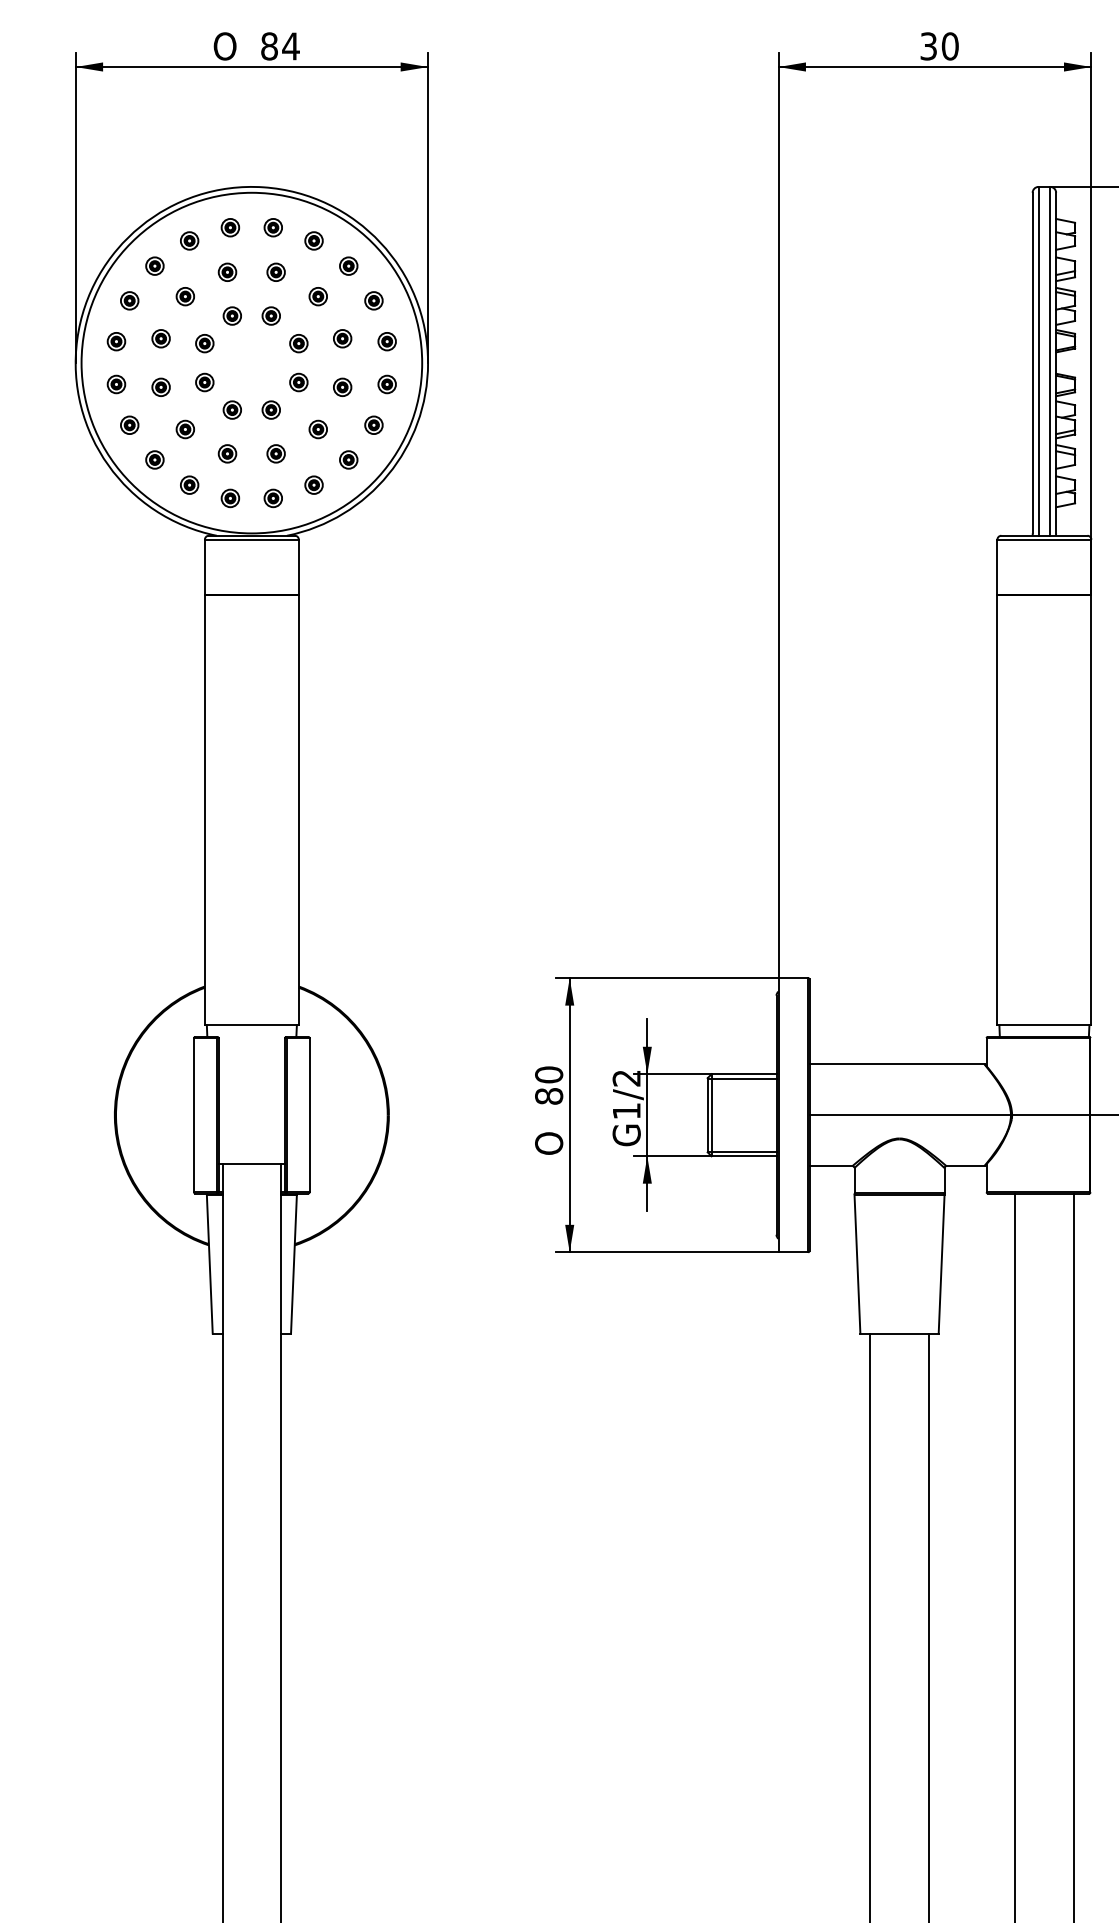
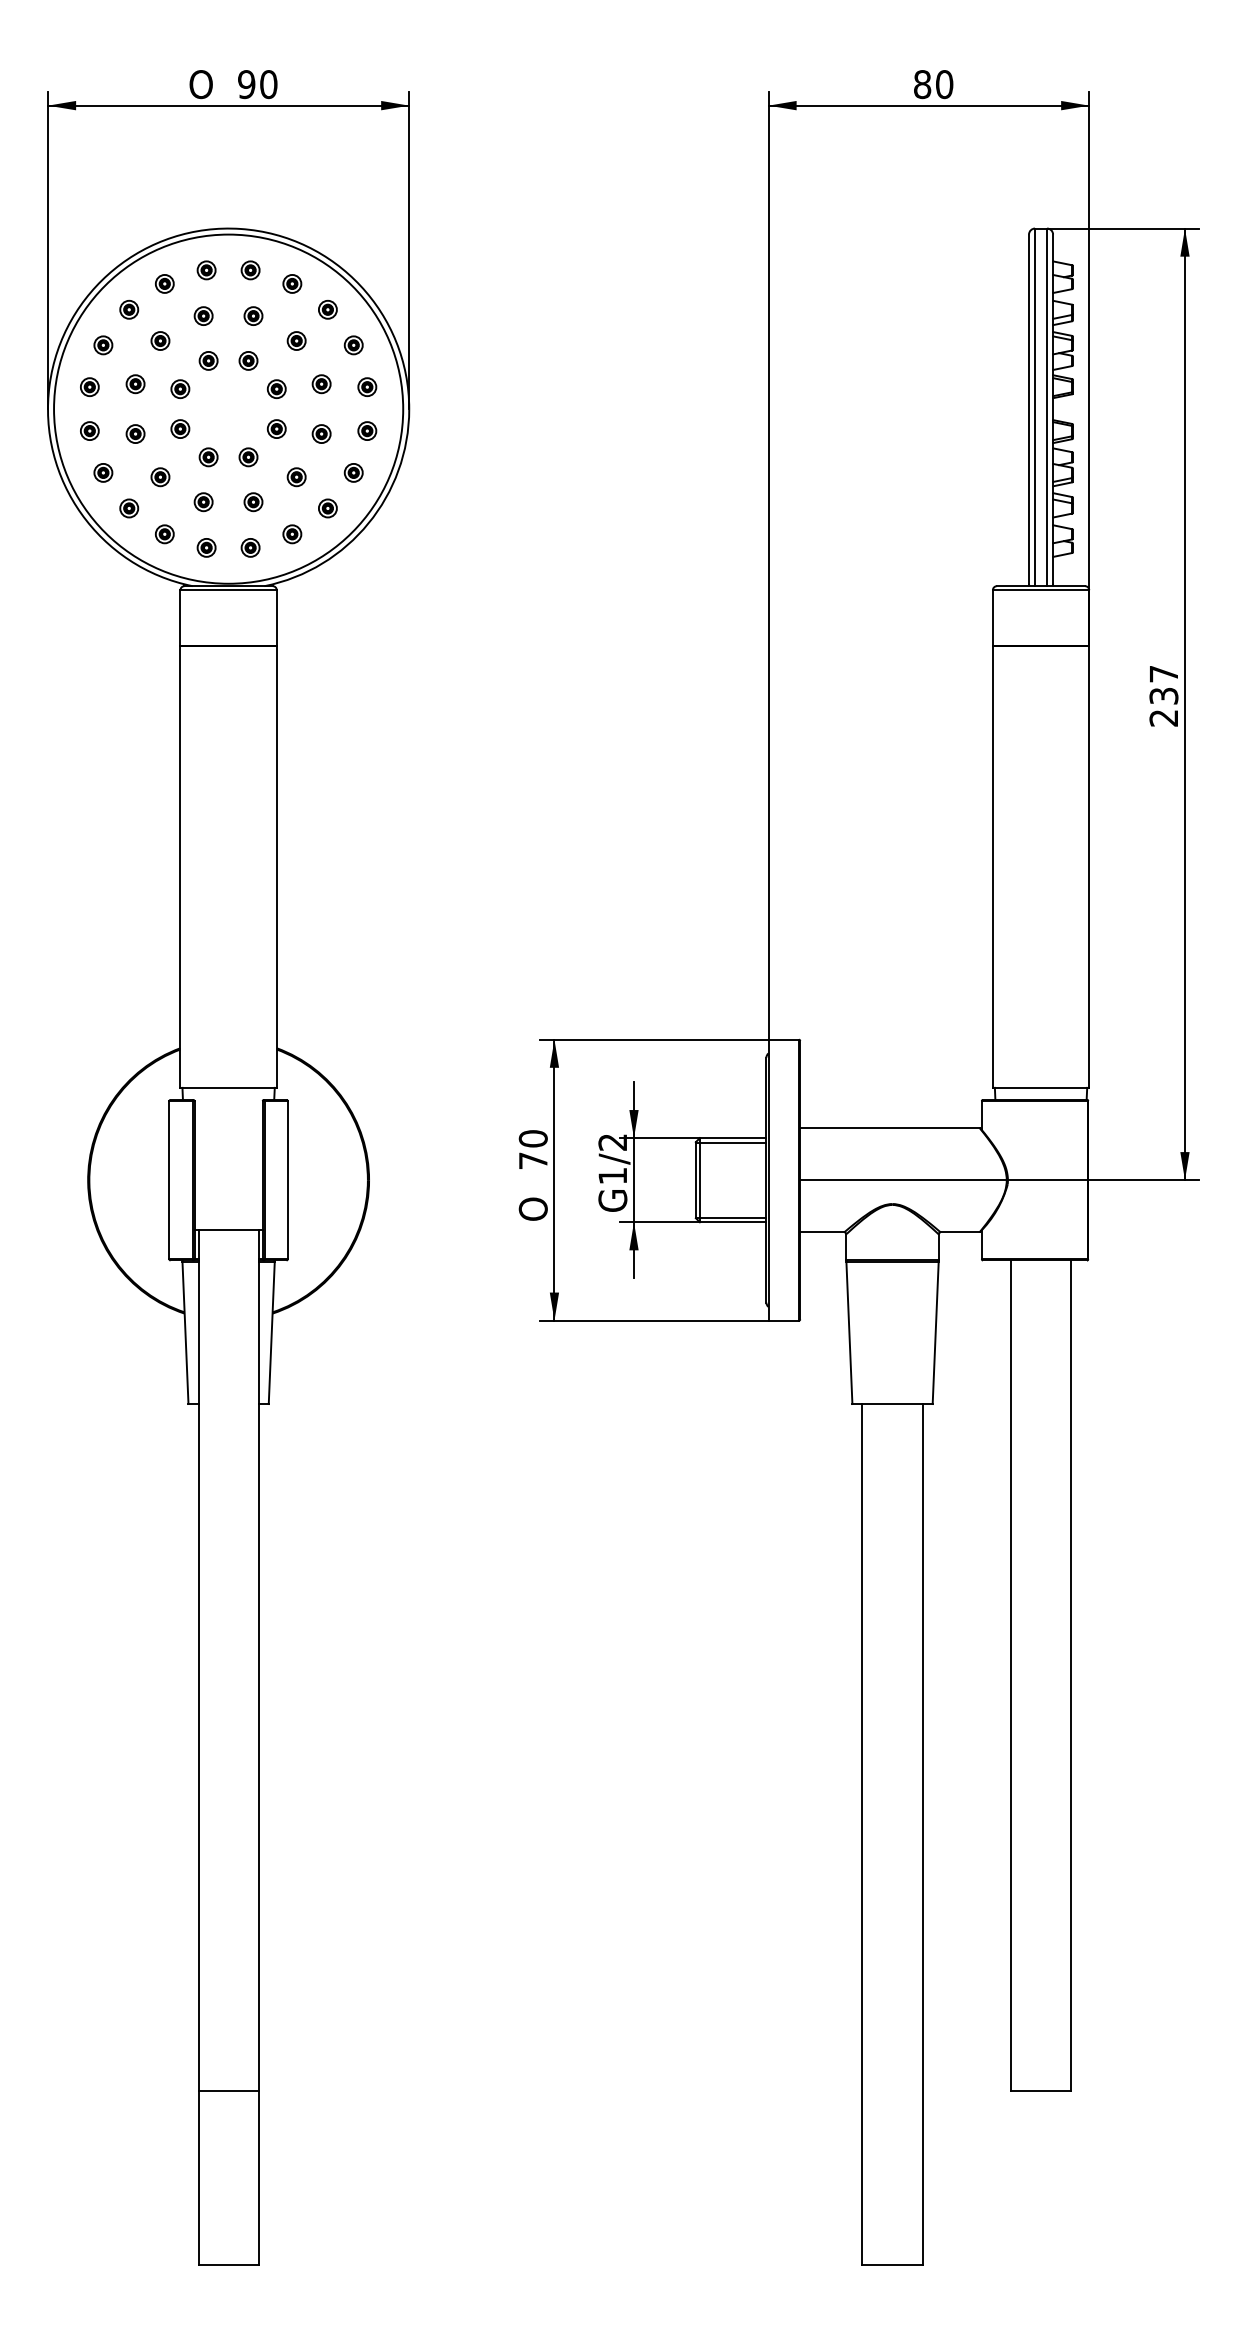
text: (280, 46) -> (257, 84), 84 -> 90
text: (928, 46) -> (922, 84), 30 -> 80
text: (548, 1096) -> (532, 1160), 80 -> 70

